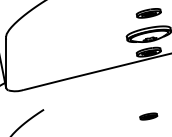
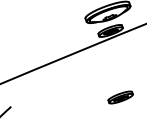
part: (148, 116) -> (120, 97), size x1.43

